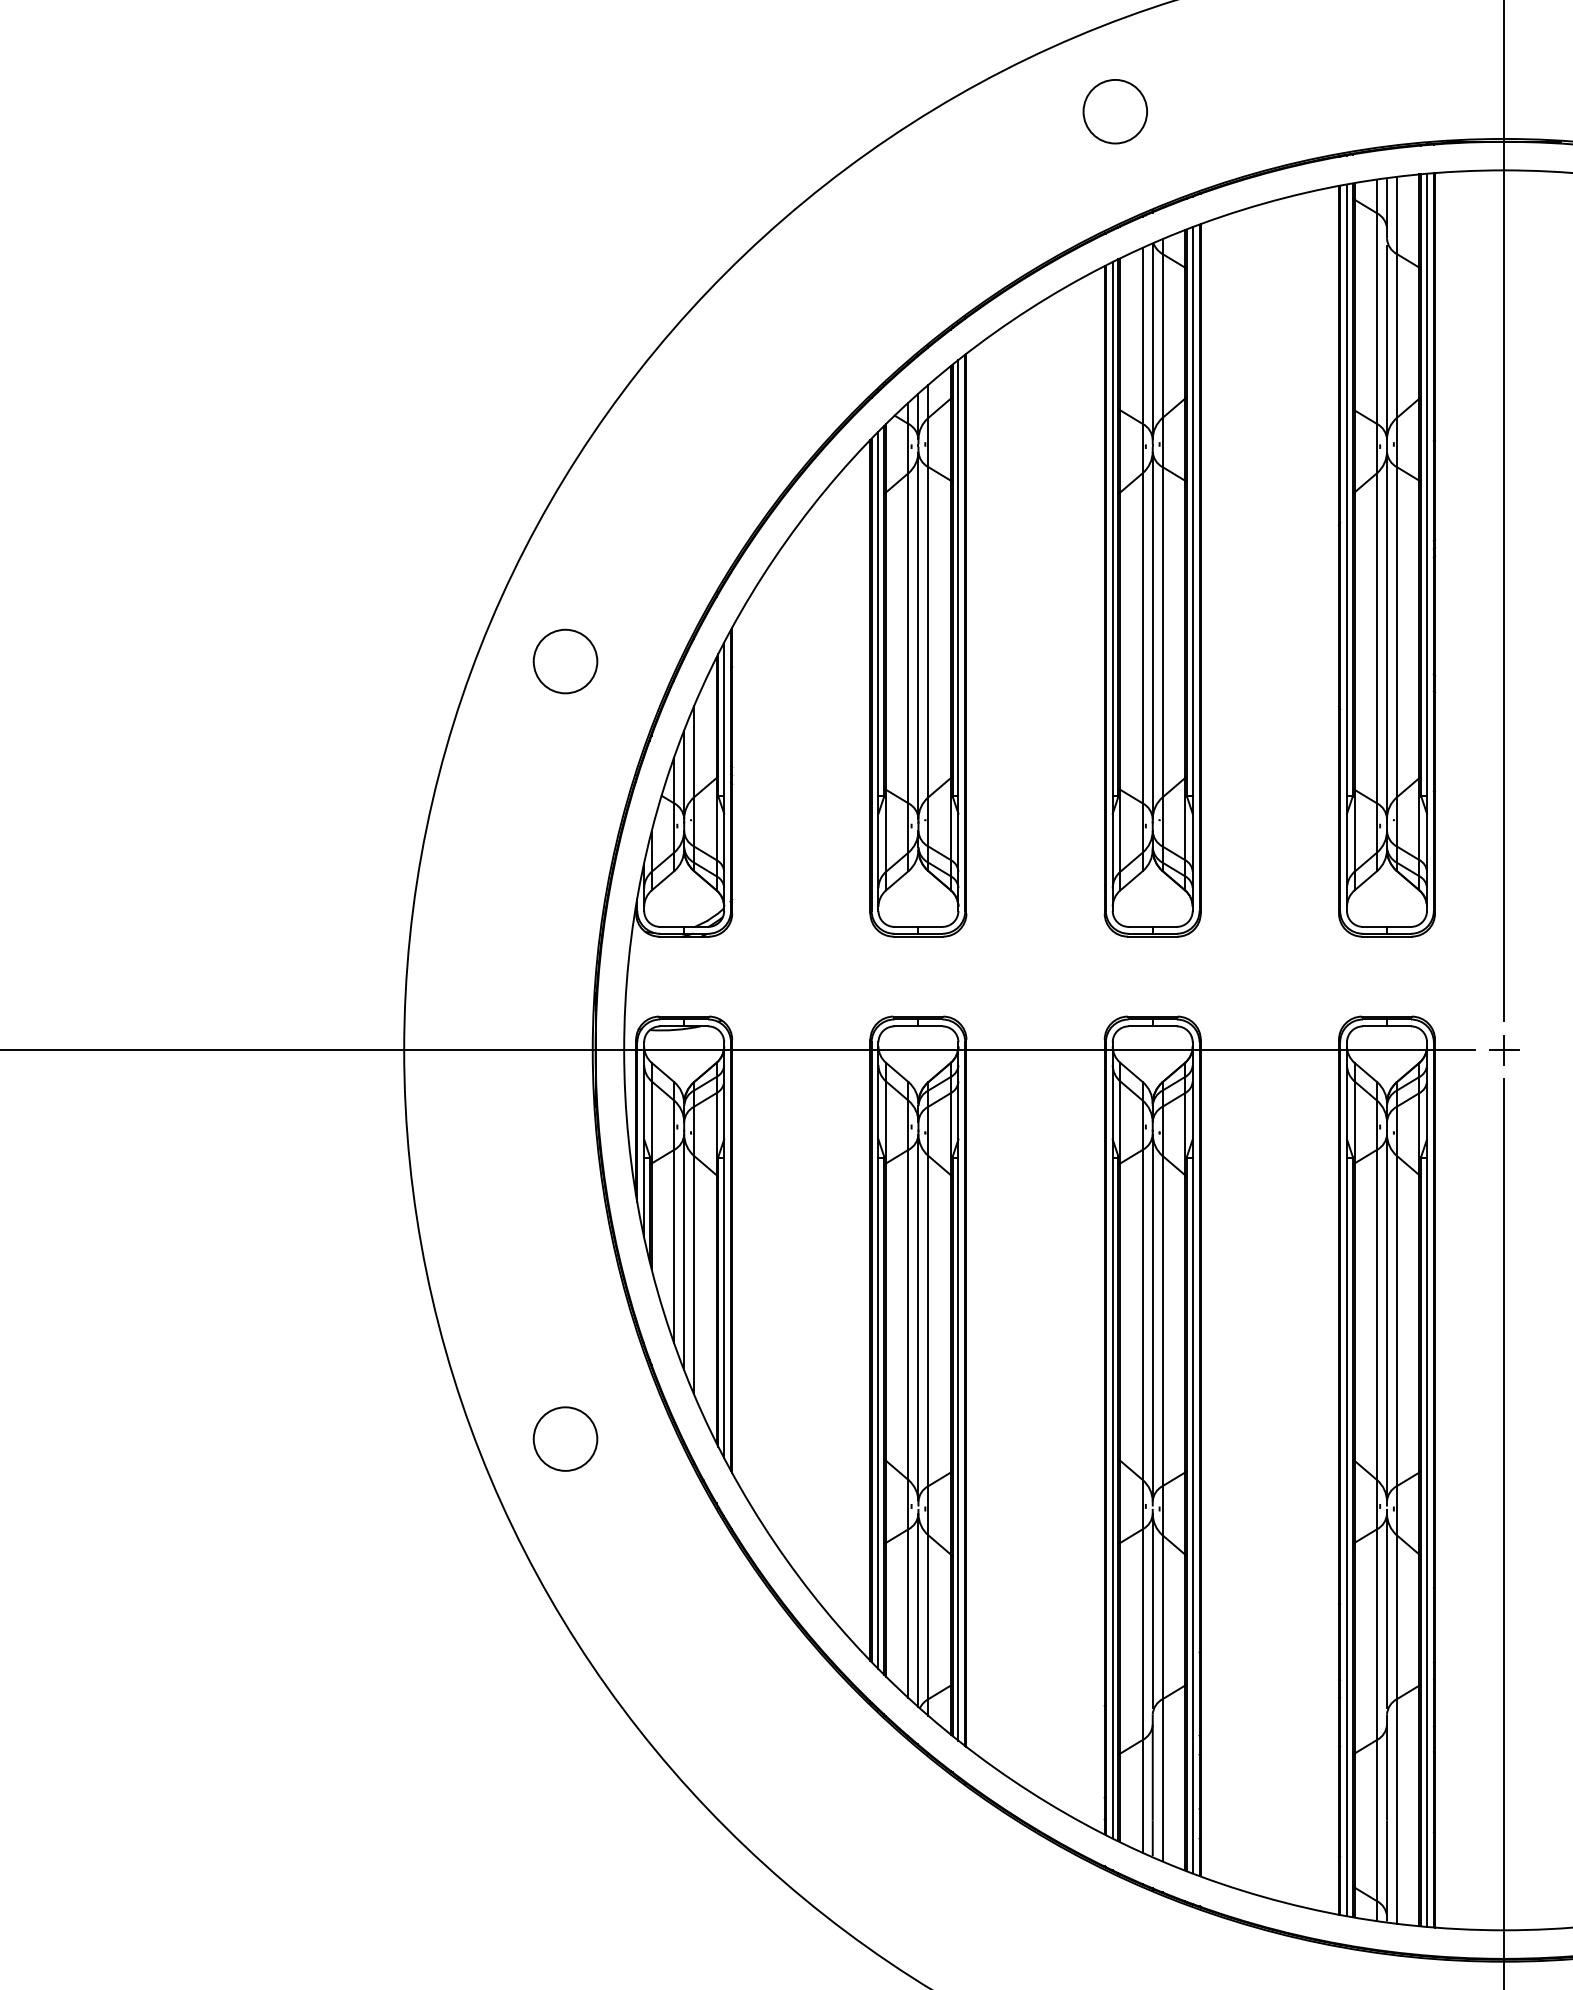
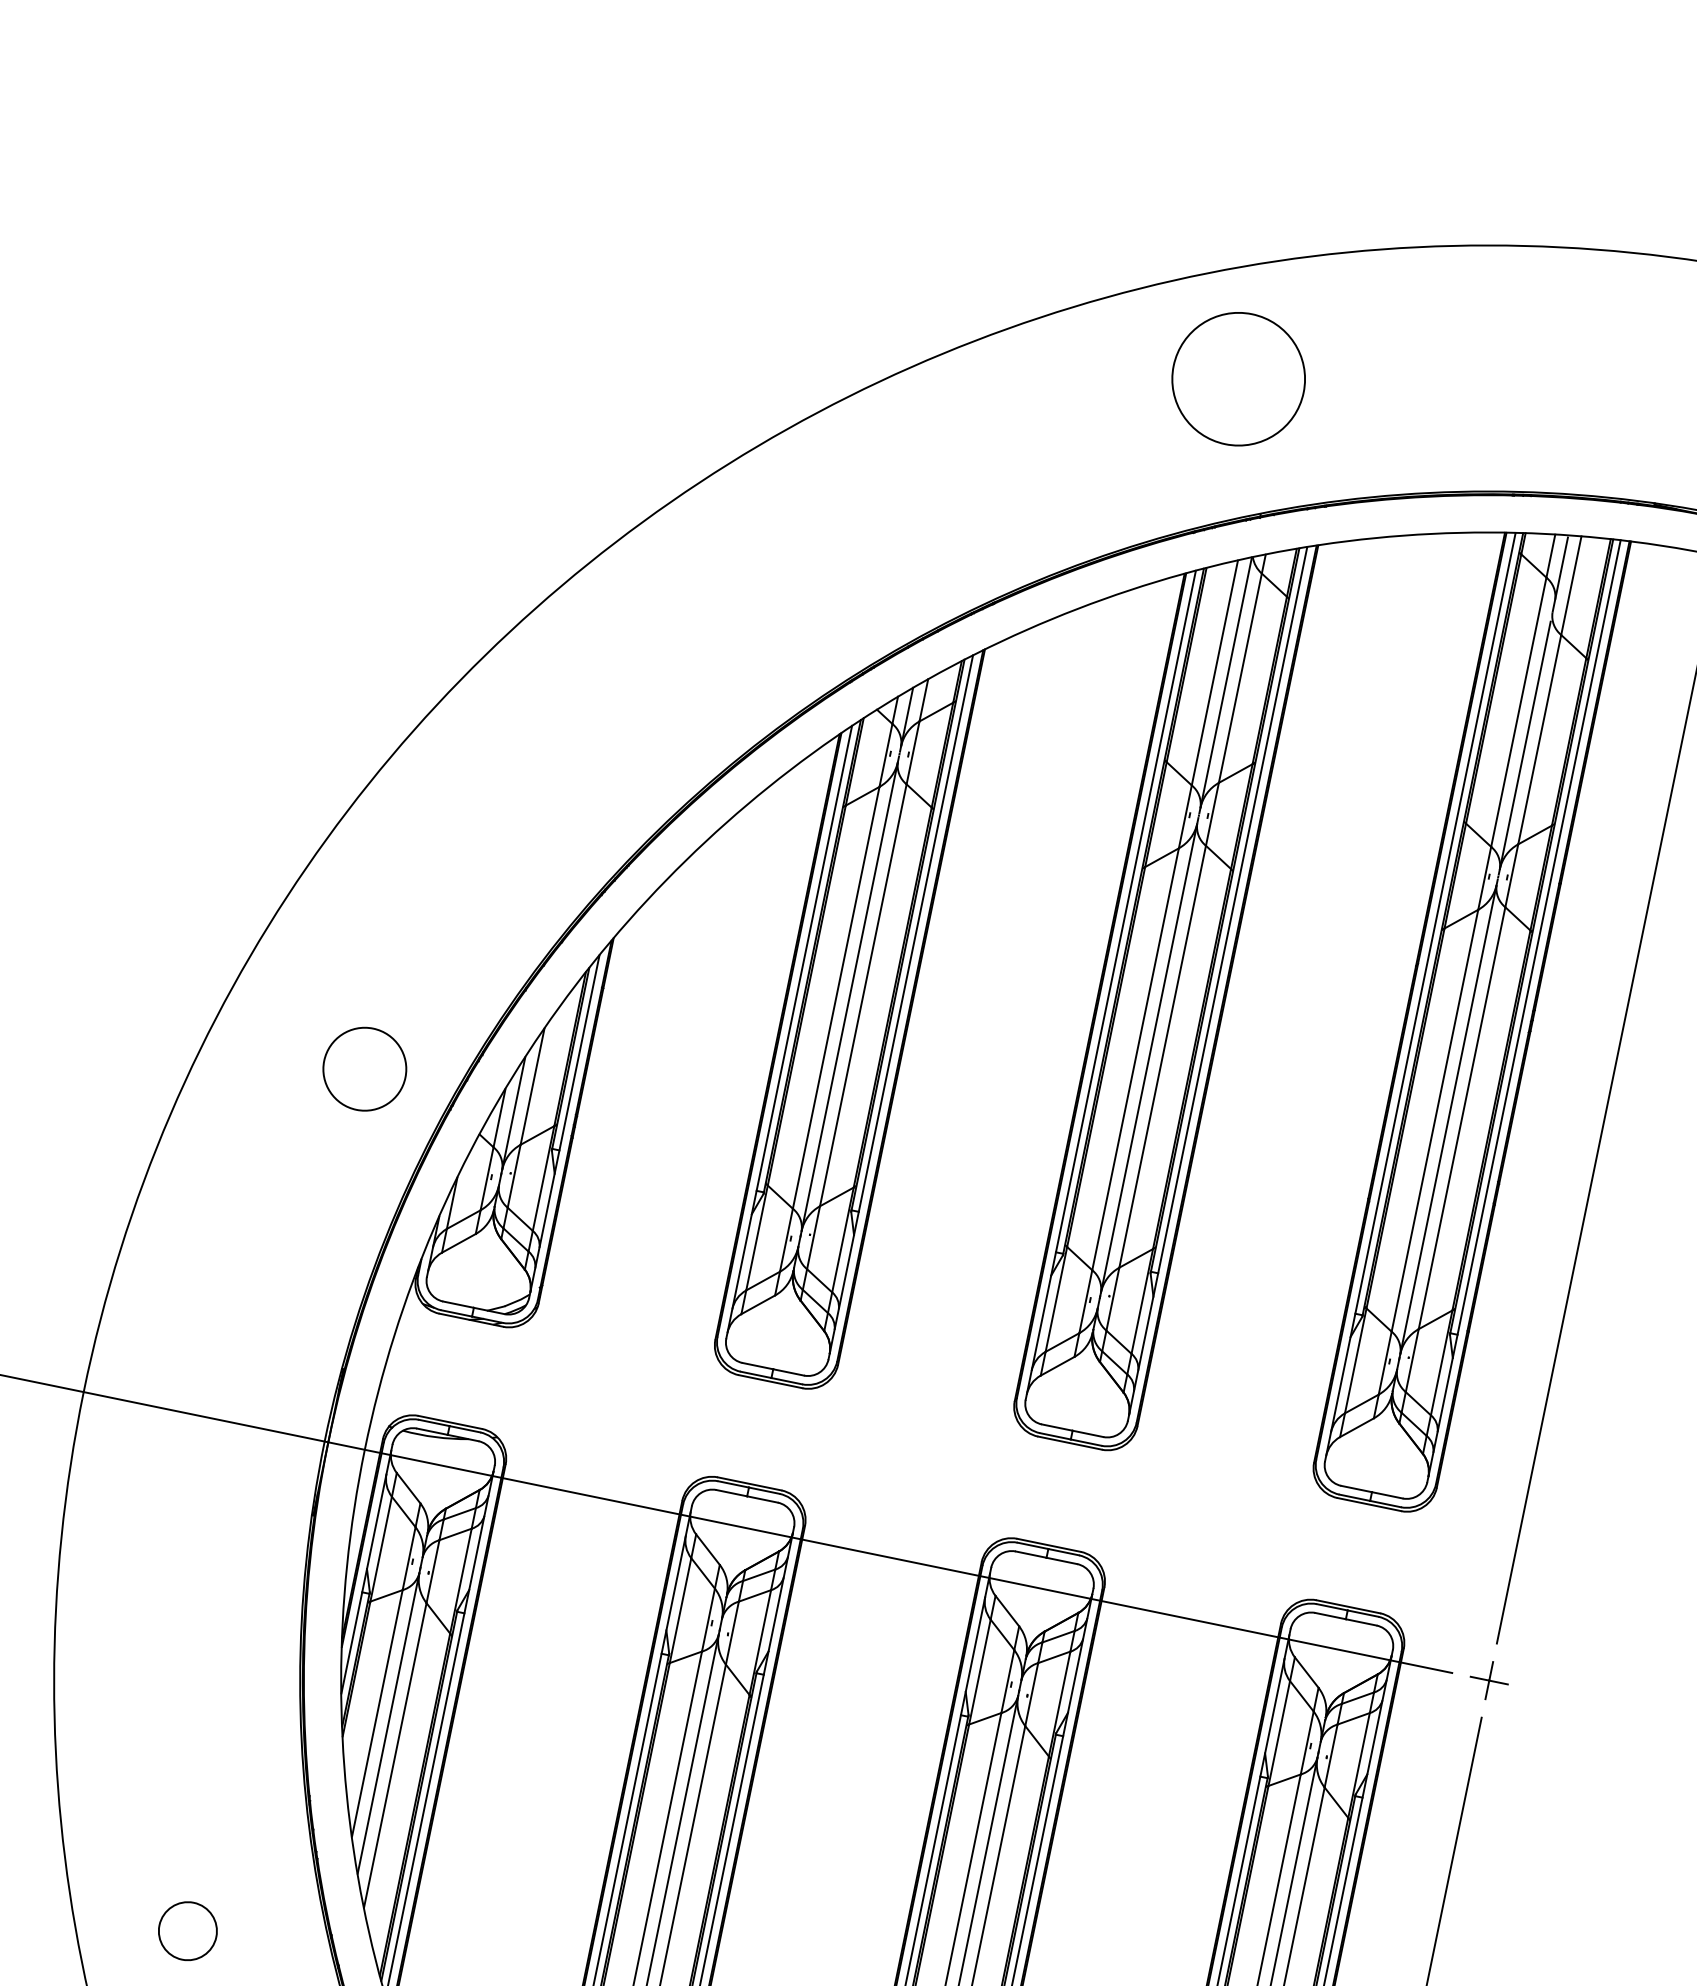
circle: (1115, 111) -> (1238, 378), size x1.6
circle: (565, 661) -> (364, 1069), moved
circle: (565, 1438) -> (188, 1930), size x0.7

